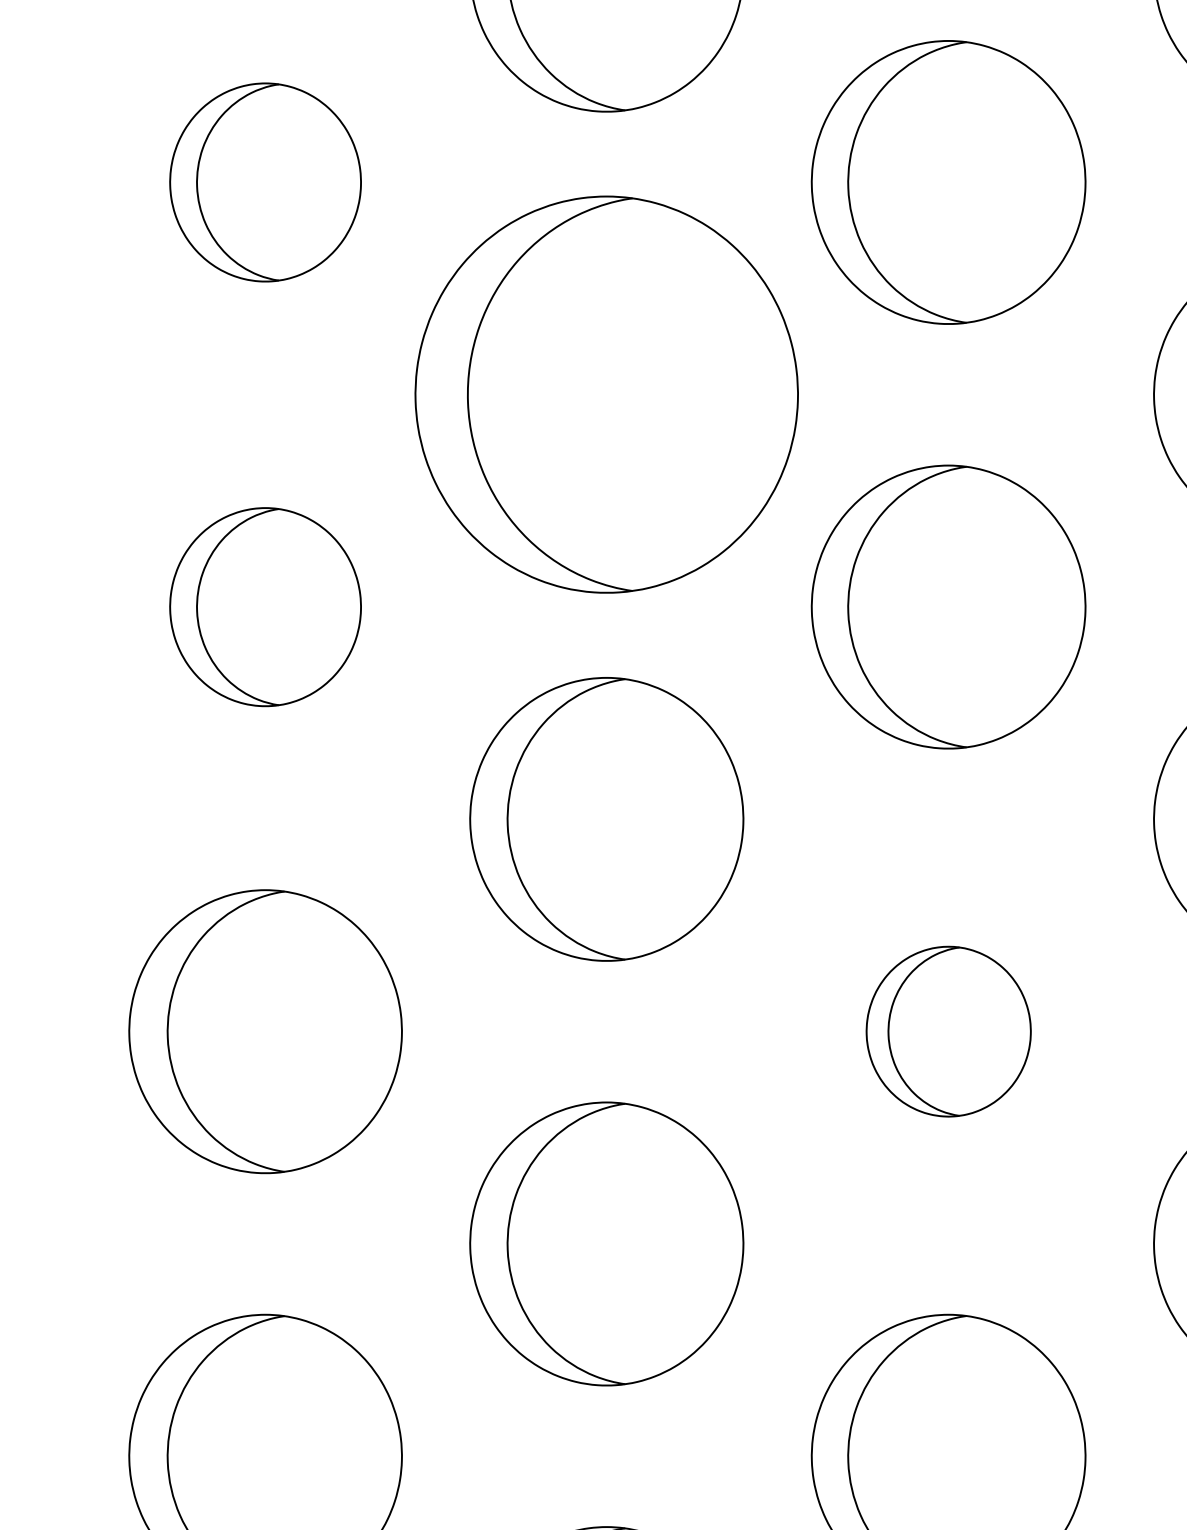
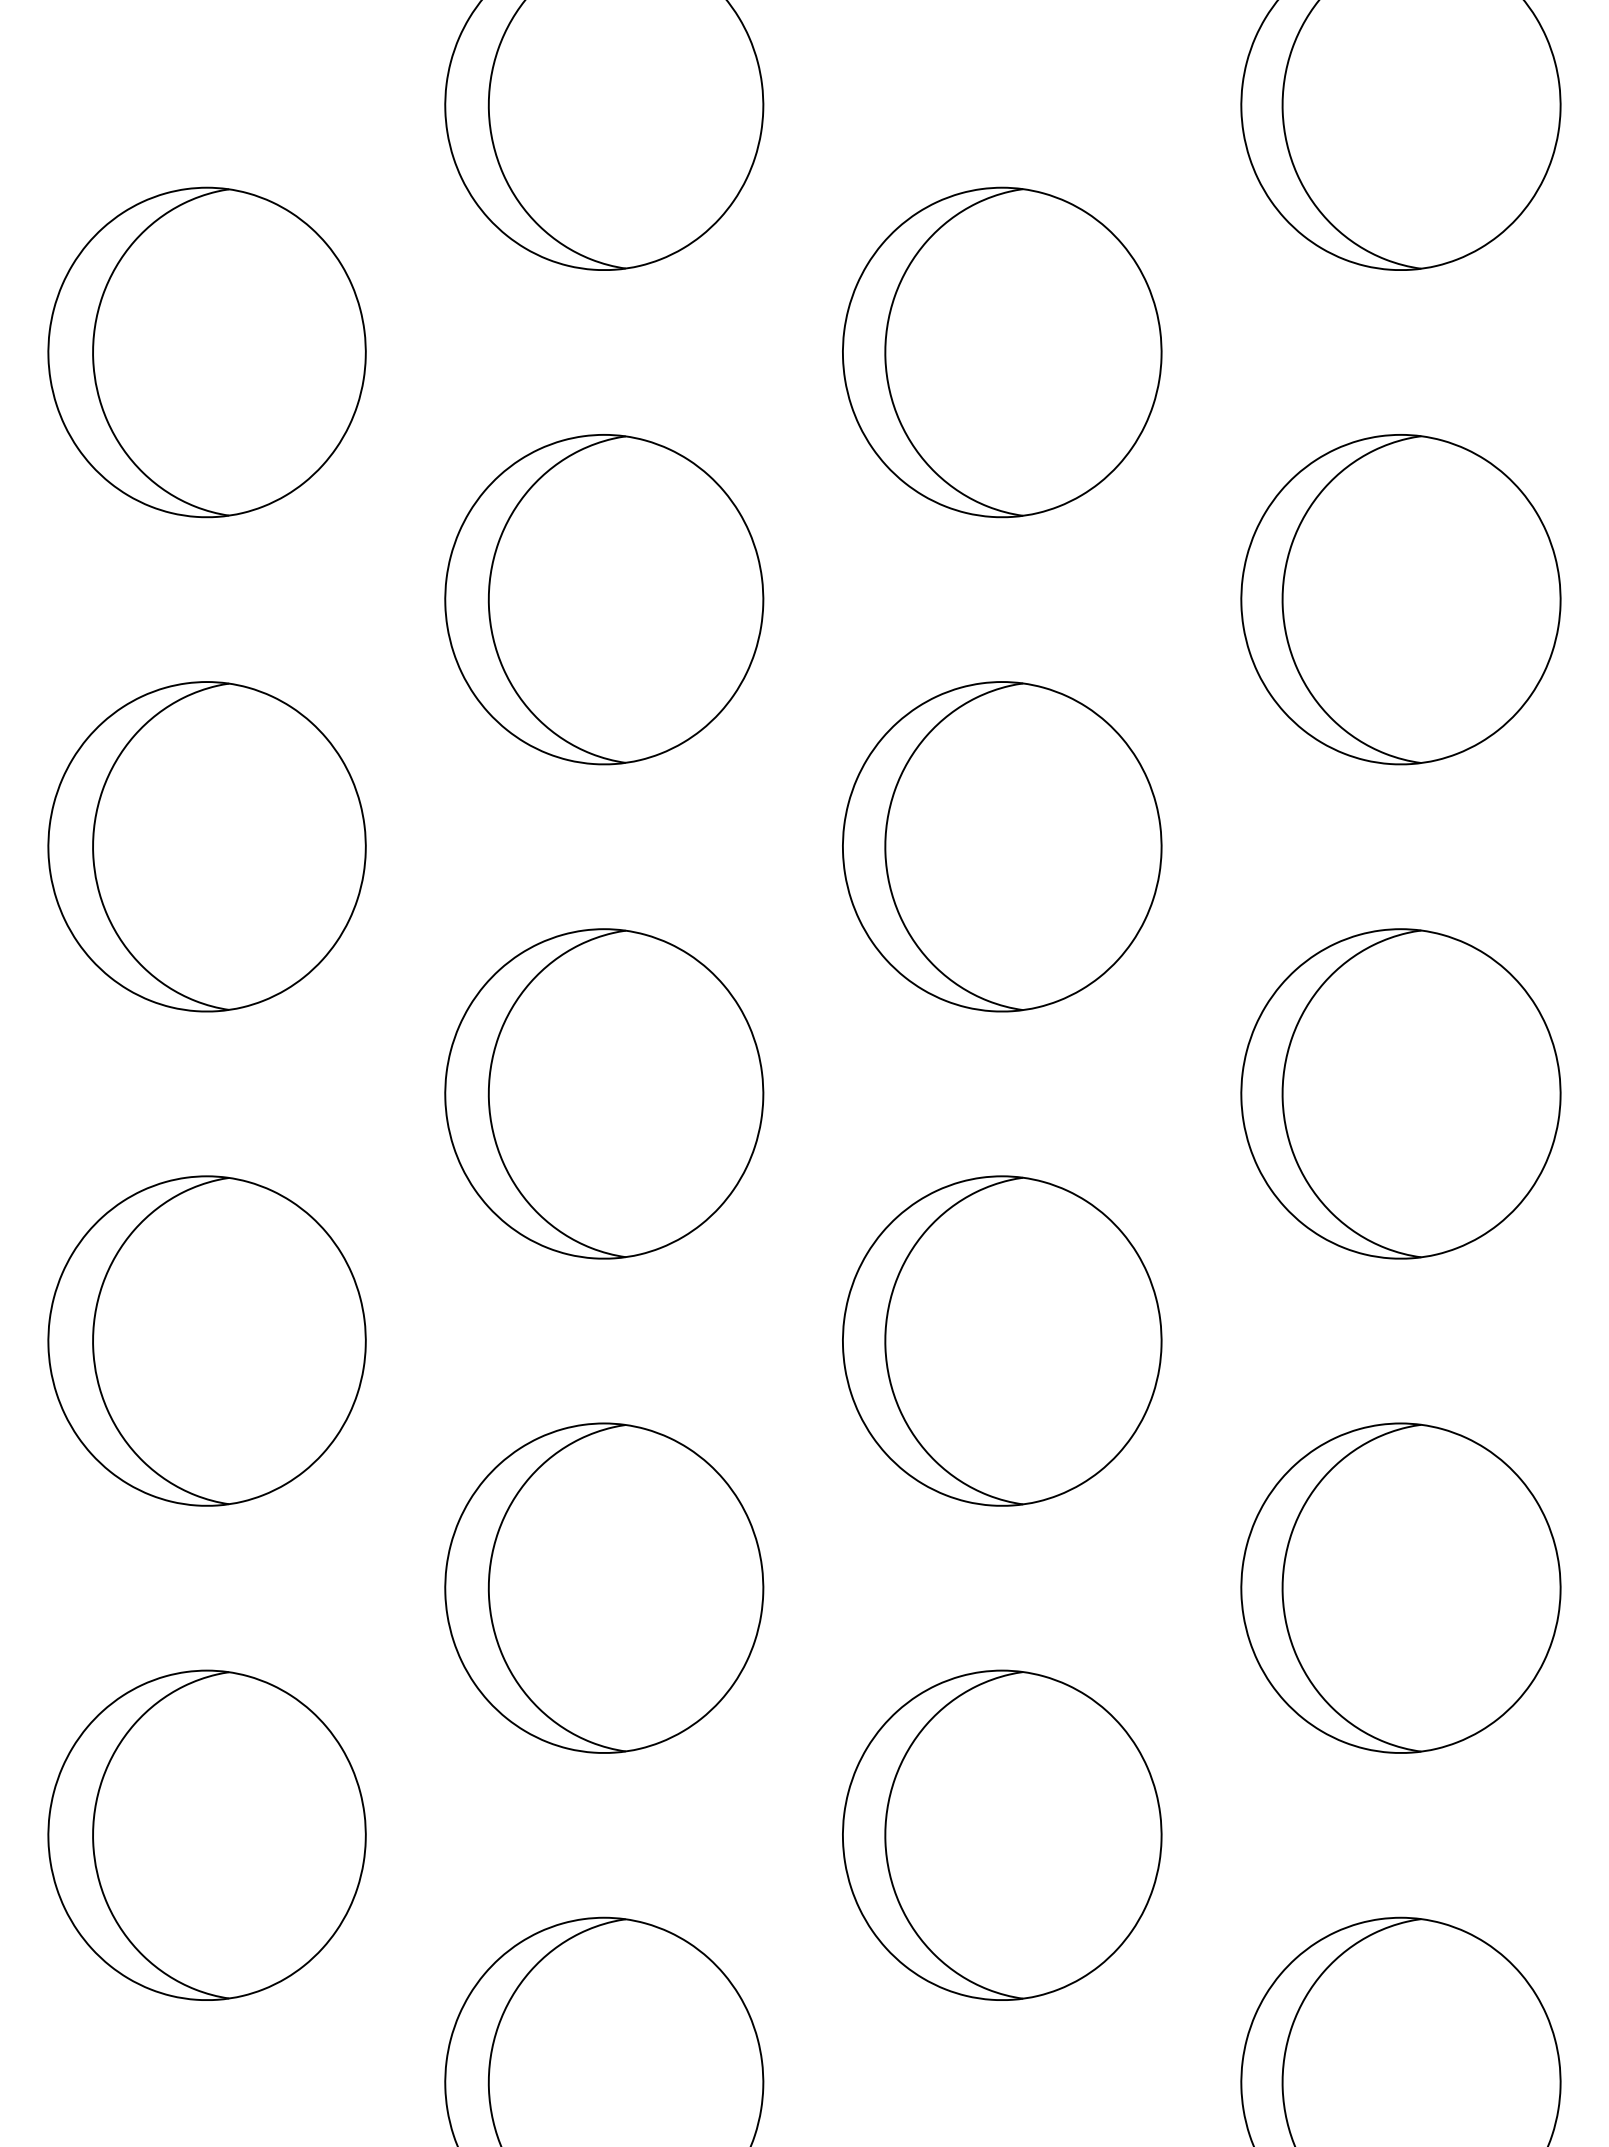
part: (265, 182) -> (206, 352), size x1.43
part: (606, 394) -> (604, 599), size x0.71
part: (265, 606) -> (206, 846), size x1.43
part: (948, 1031) -> (1002, 1340), size x1.67

